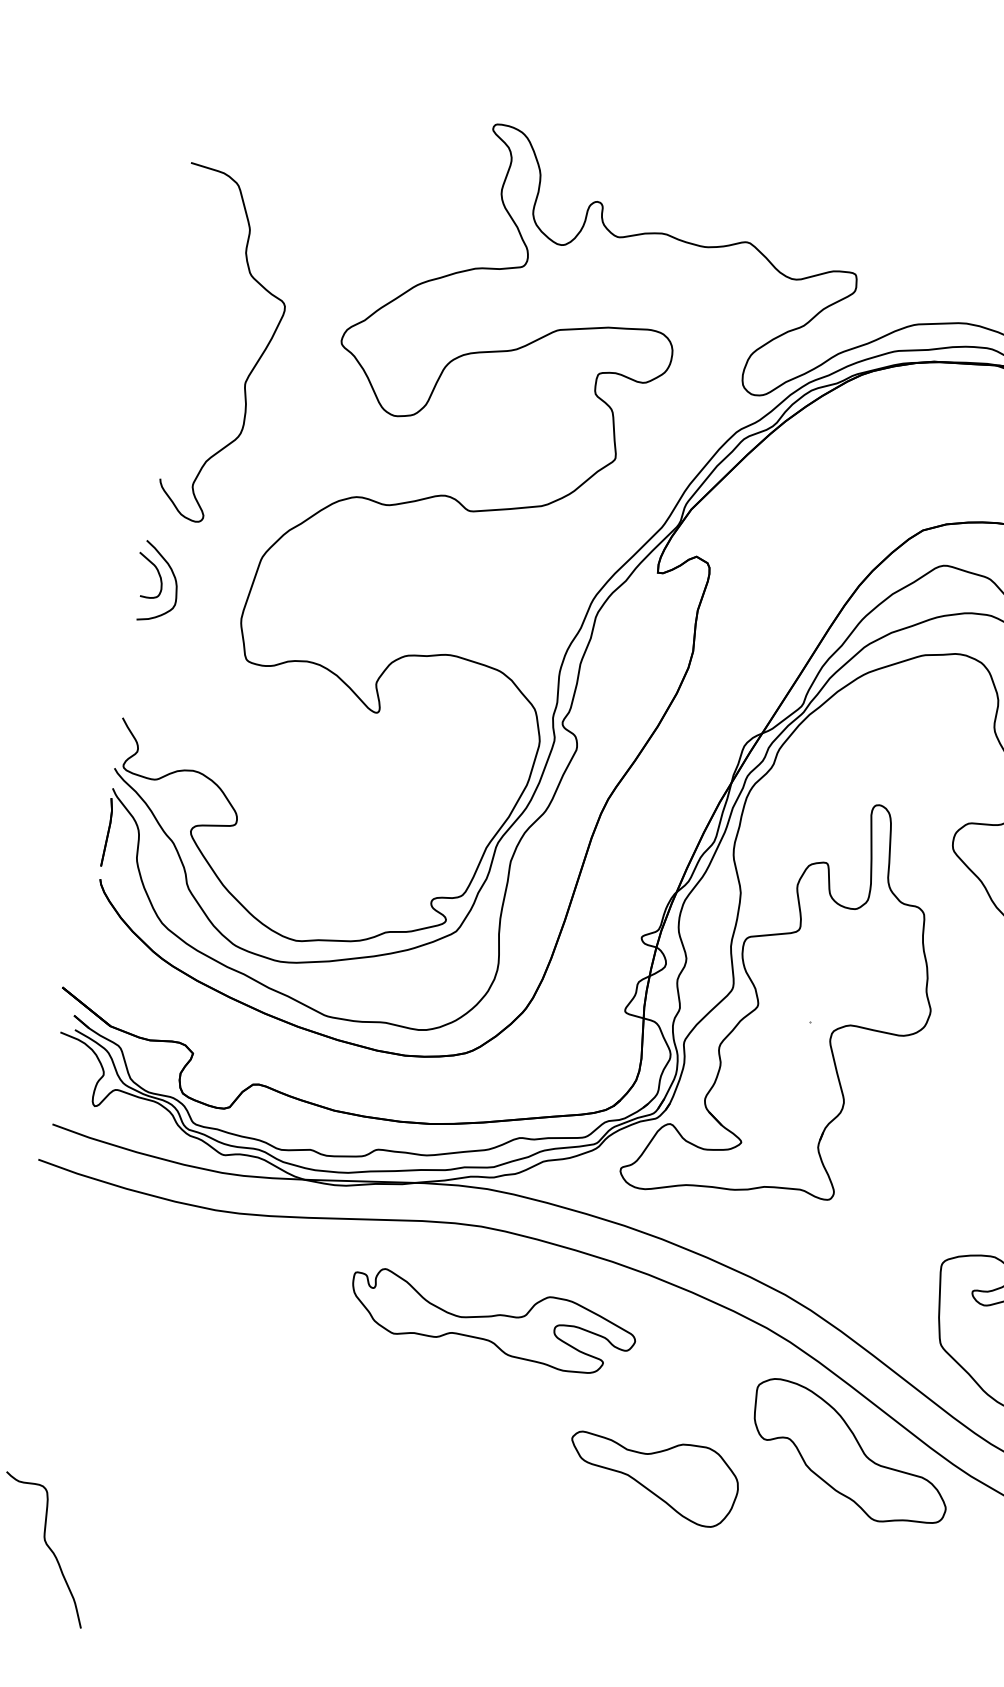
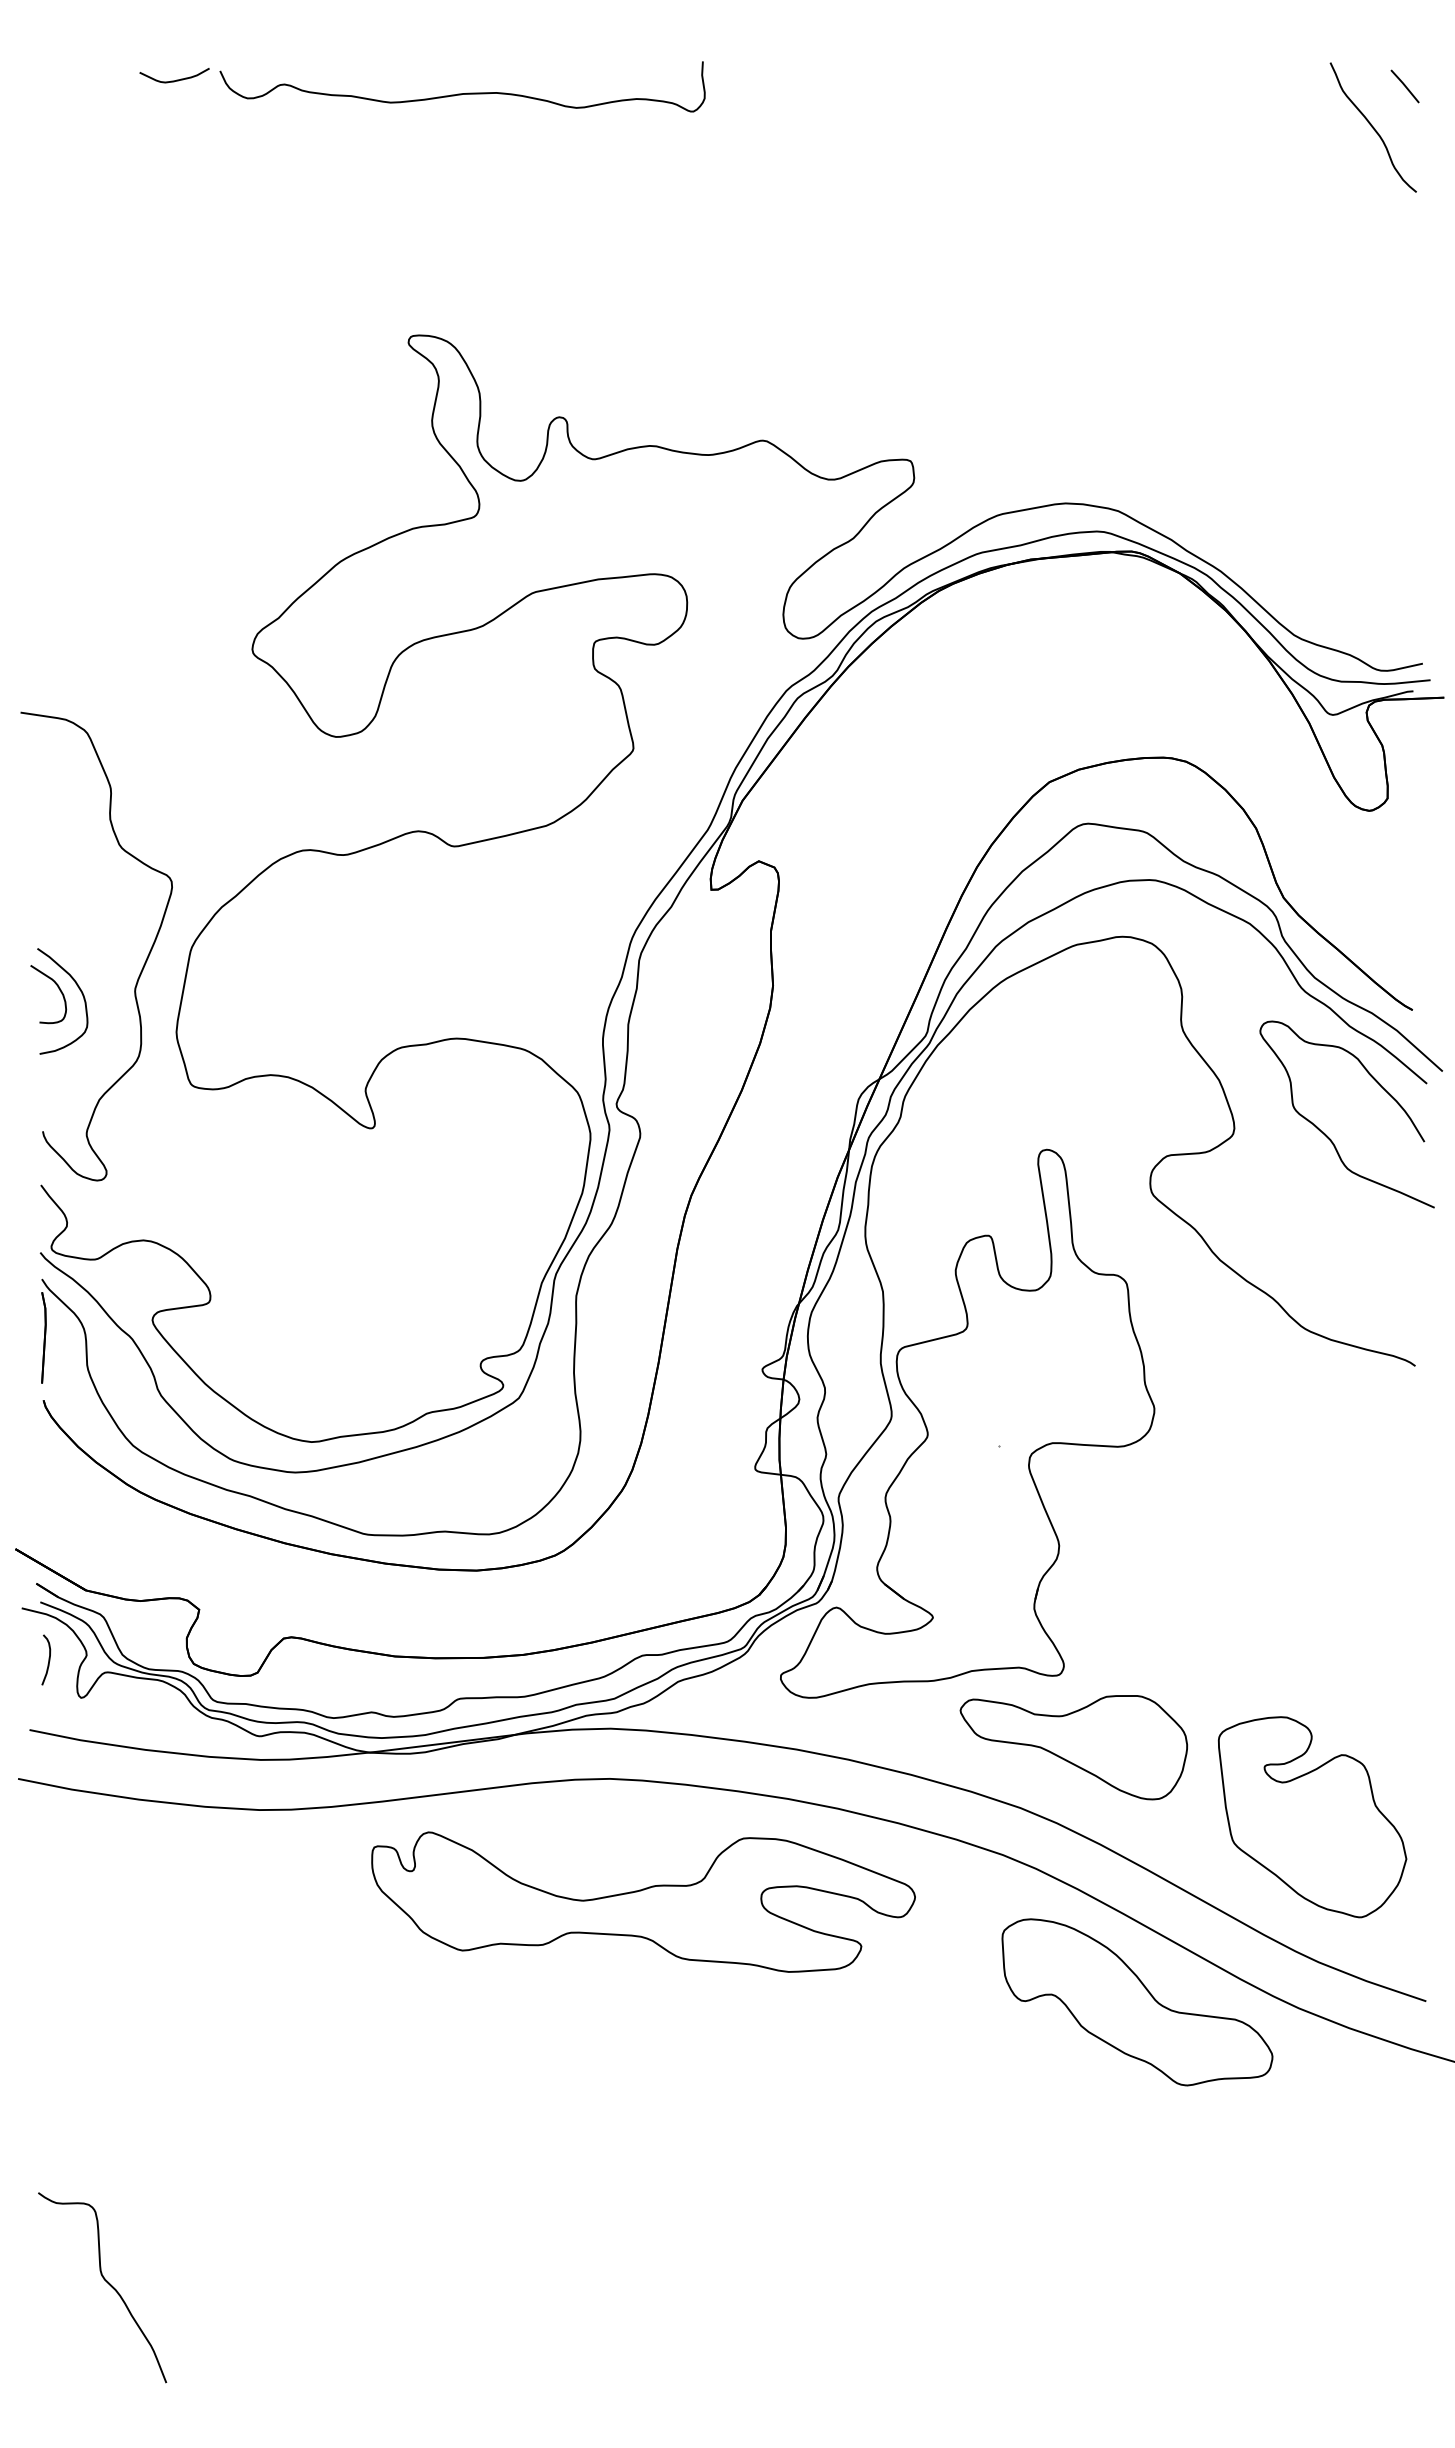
curve: (254, 365) -> (143, 964), moved
curve: (74, 1073) -> (48, 1659), added
part: (492, 1322) -> (643, 1901), size x1.43
part: (652, 1478) -> (1073, 1747), moved

